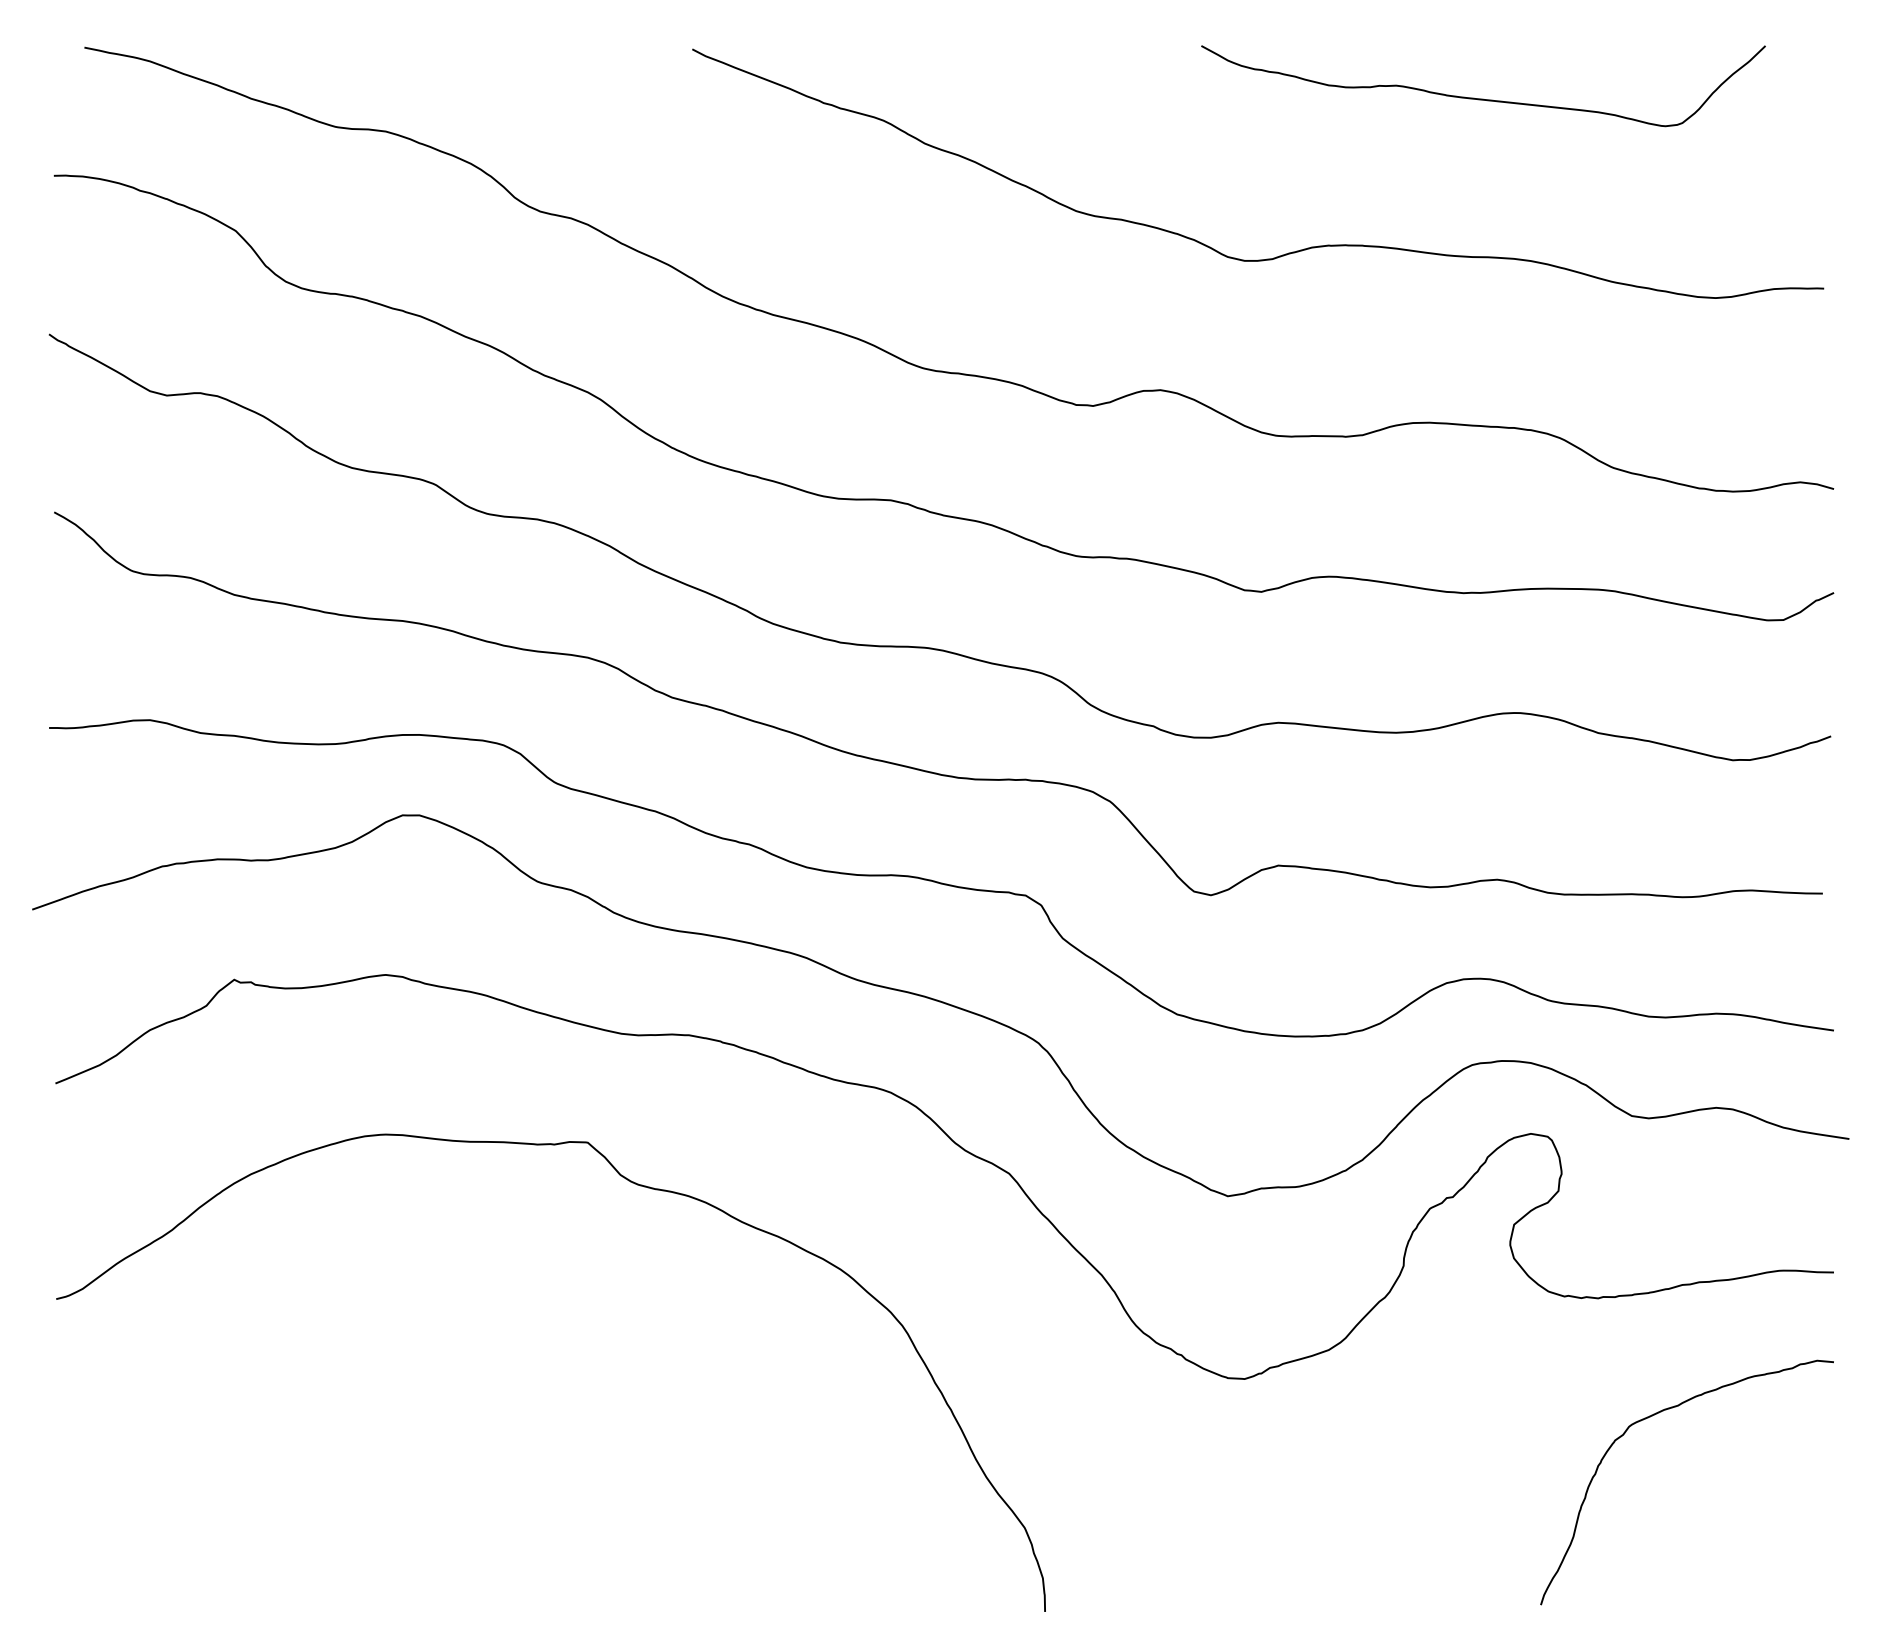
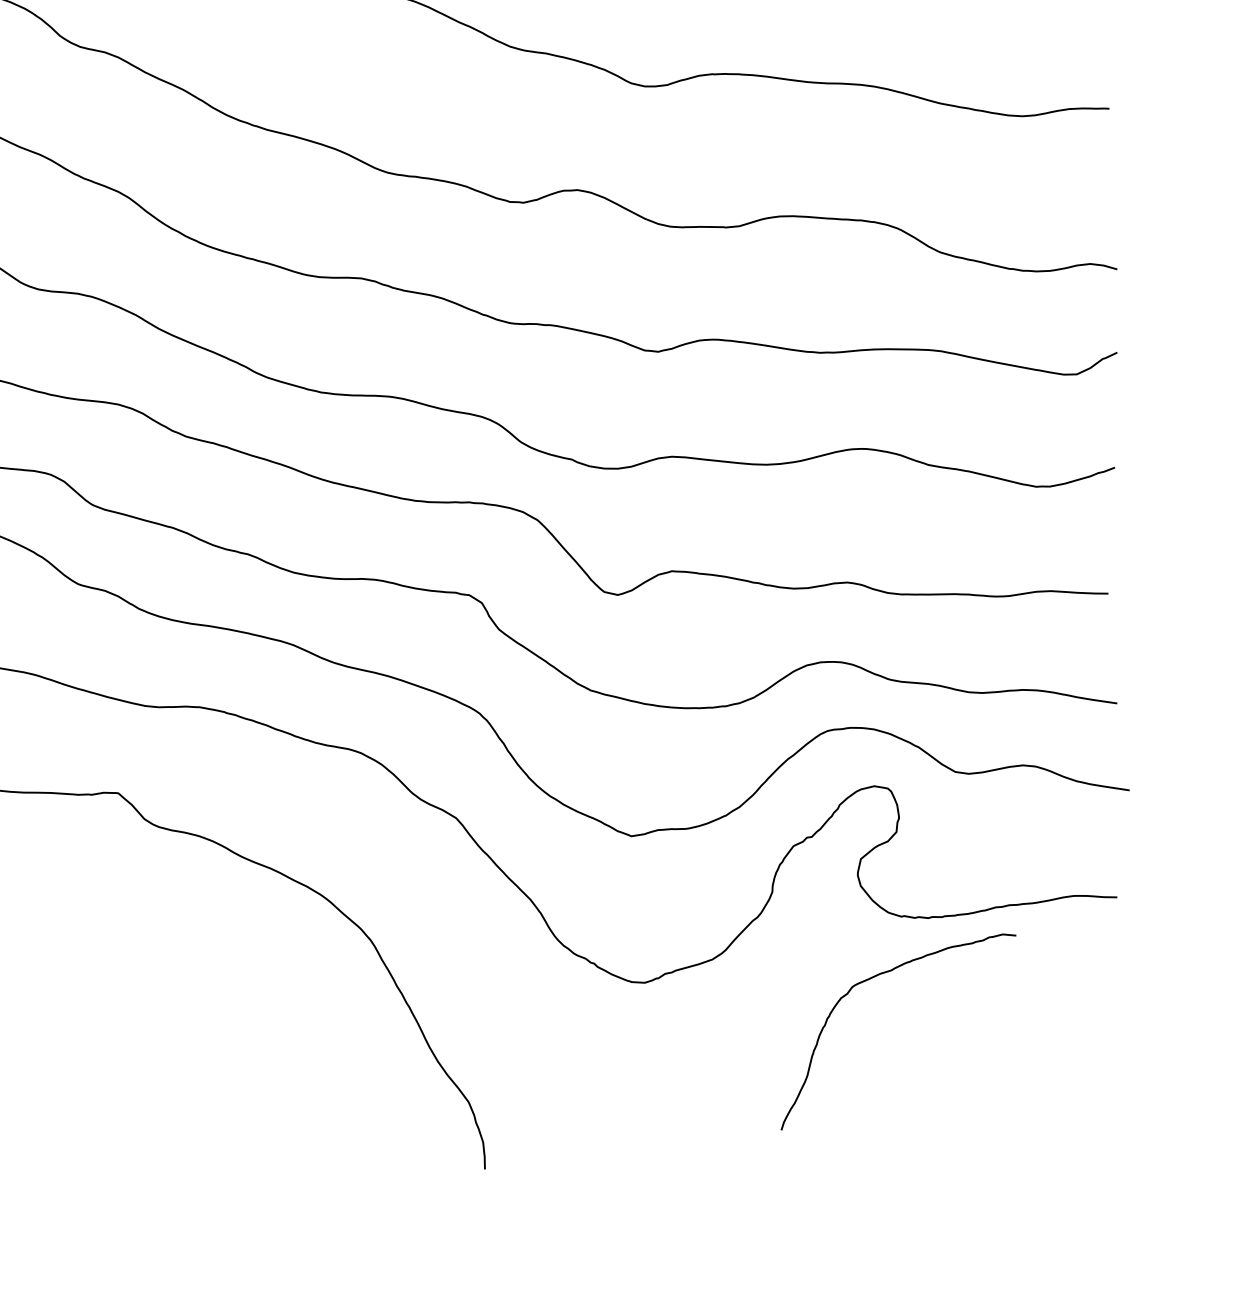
curve: (1659, 1413) -> (876, 976), moved

